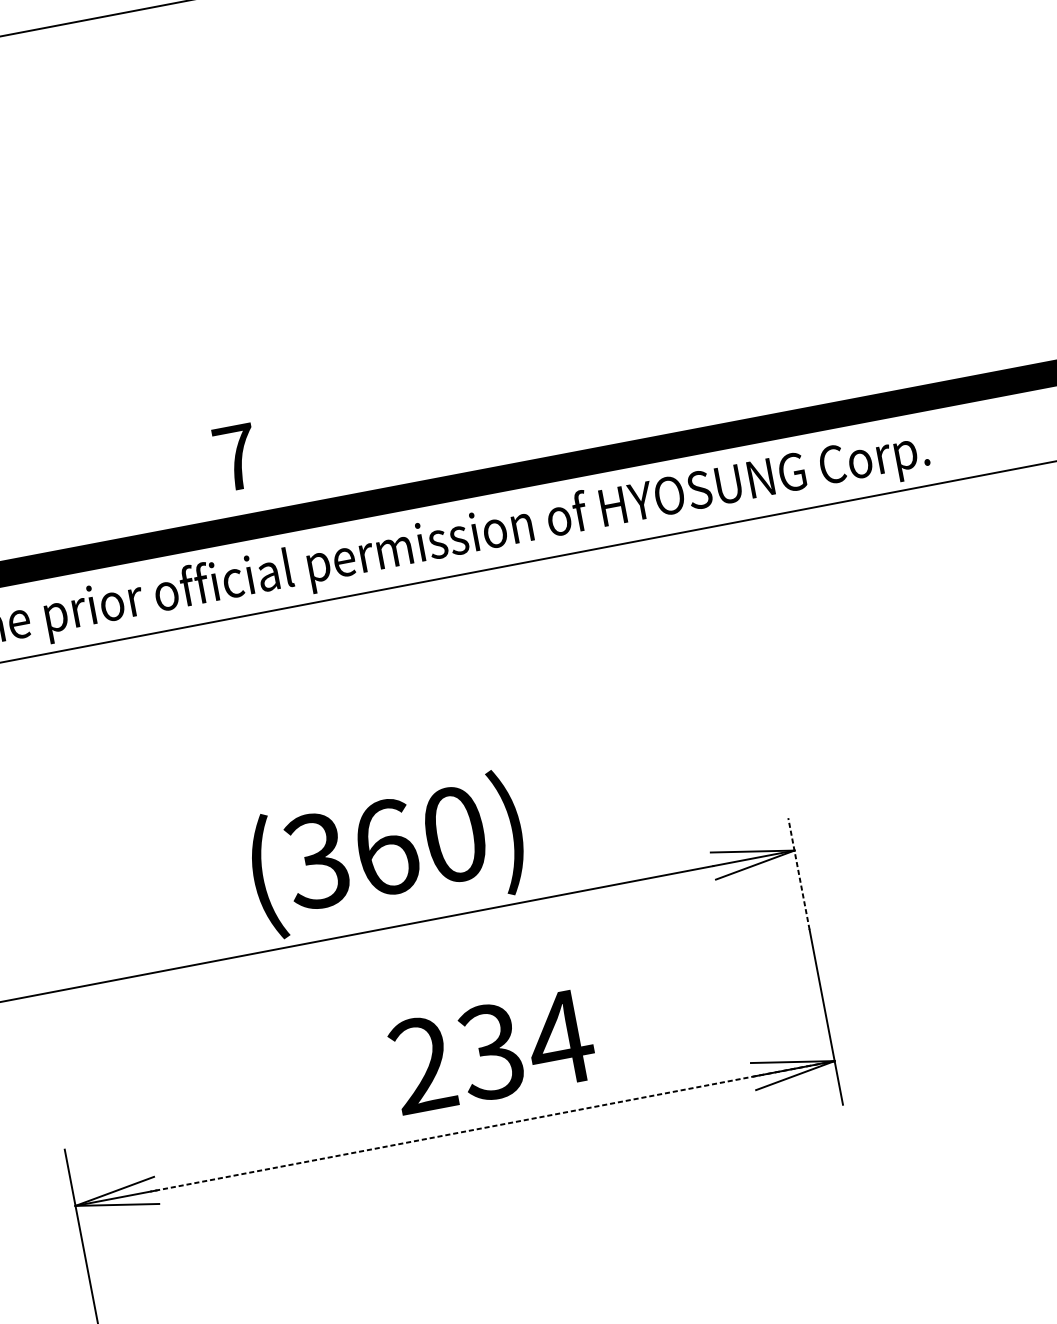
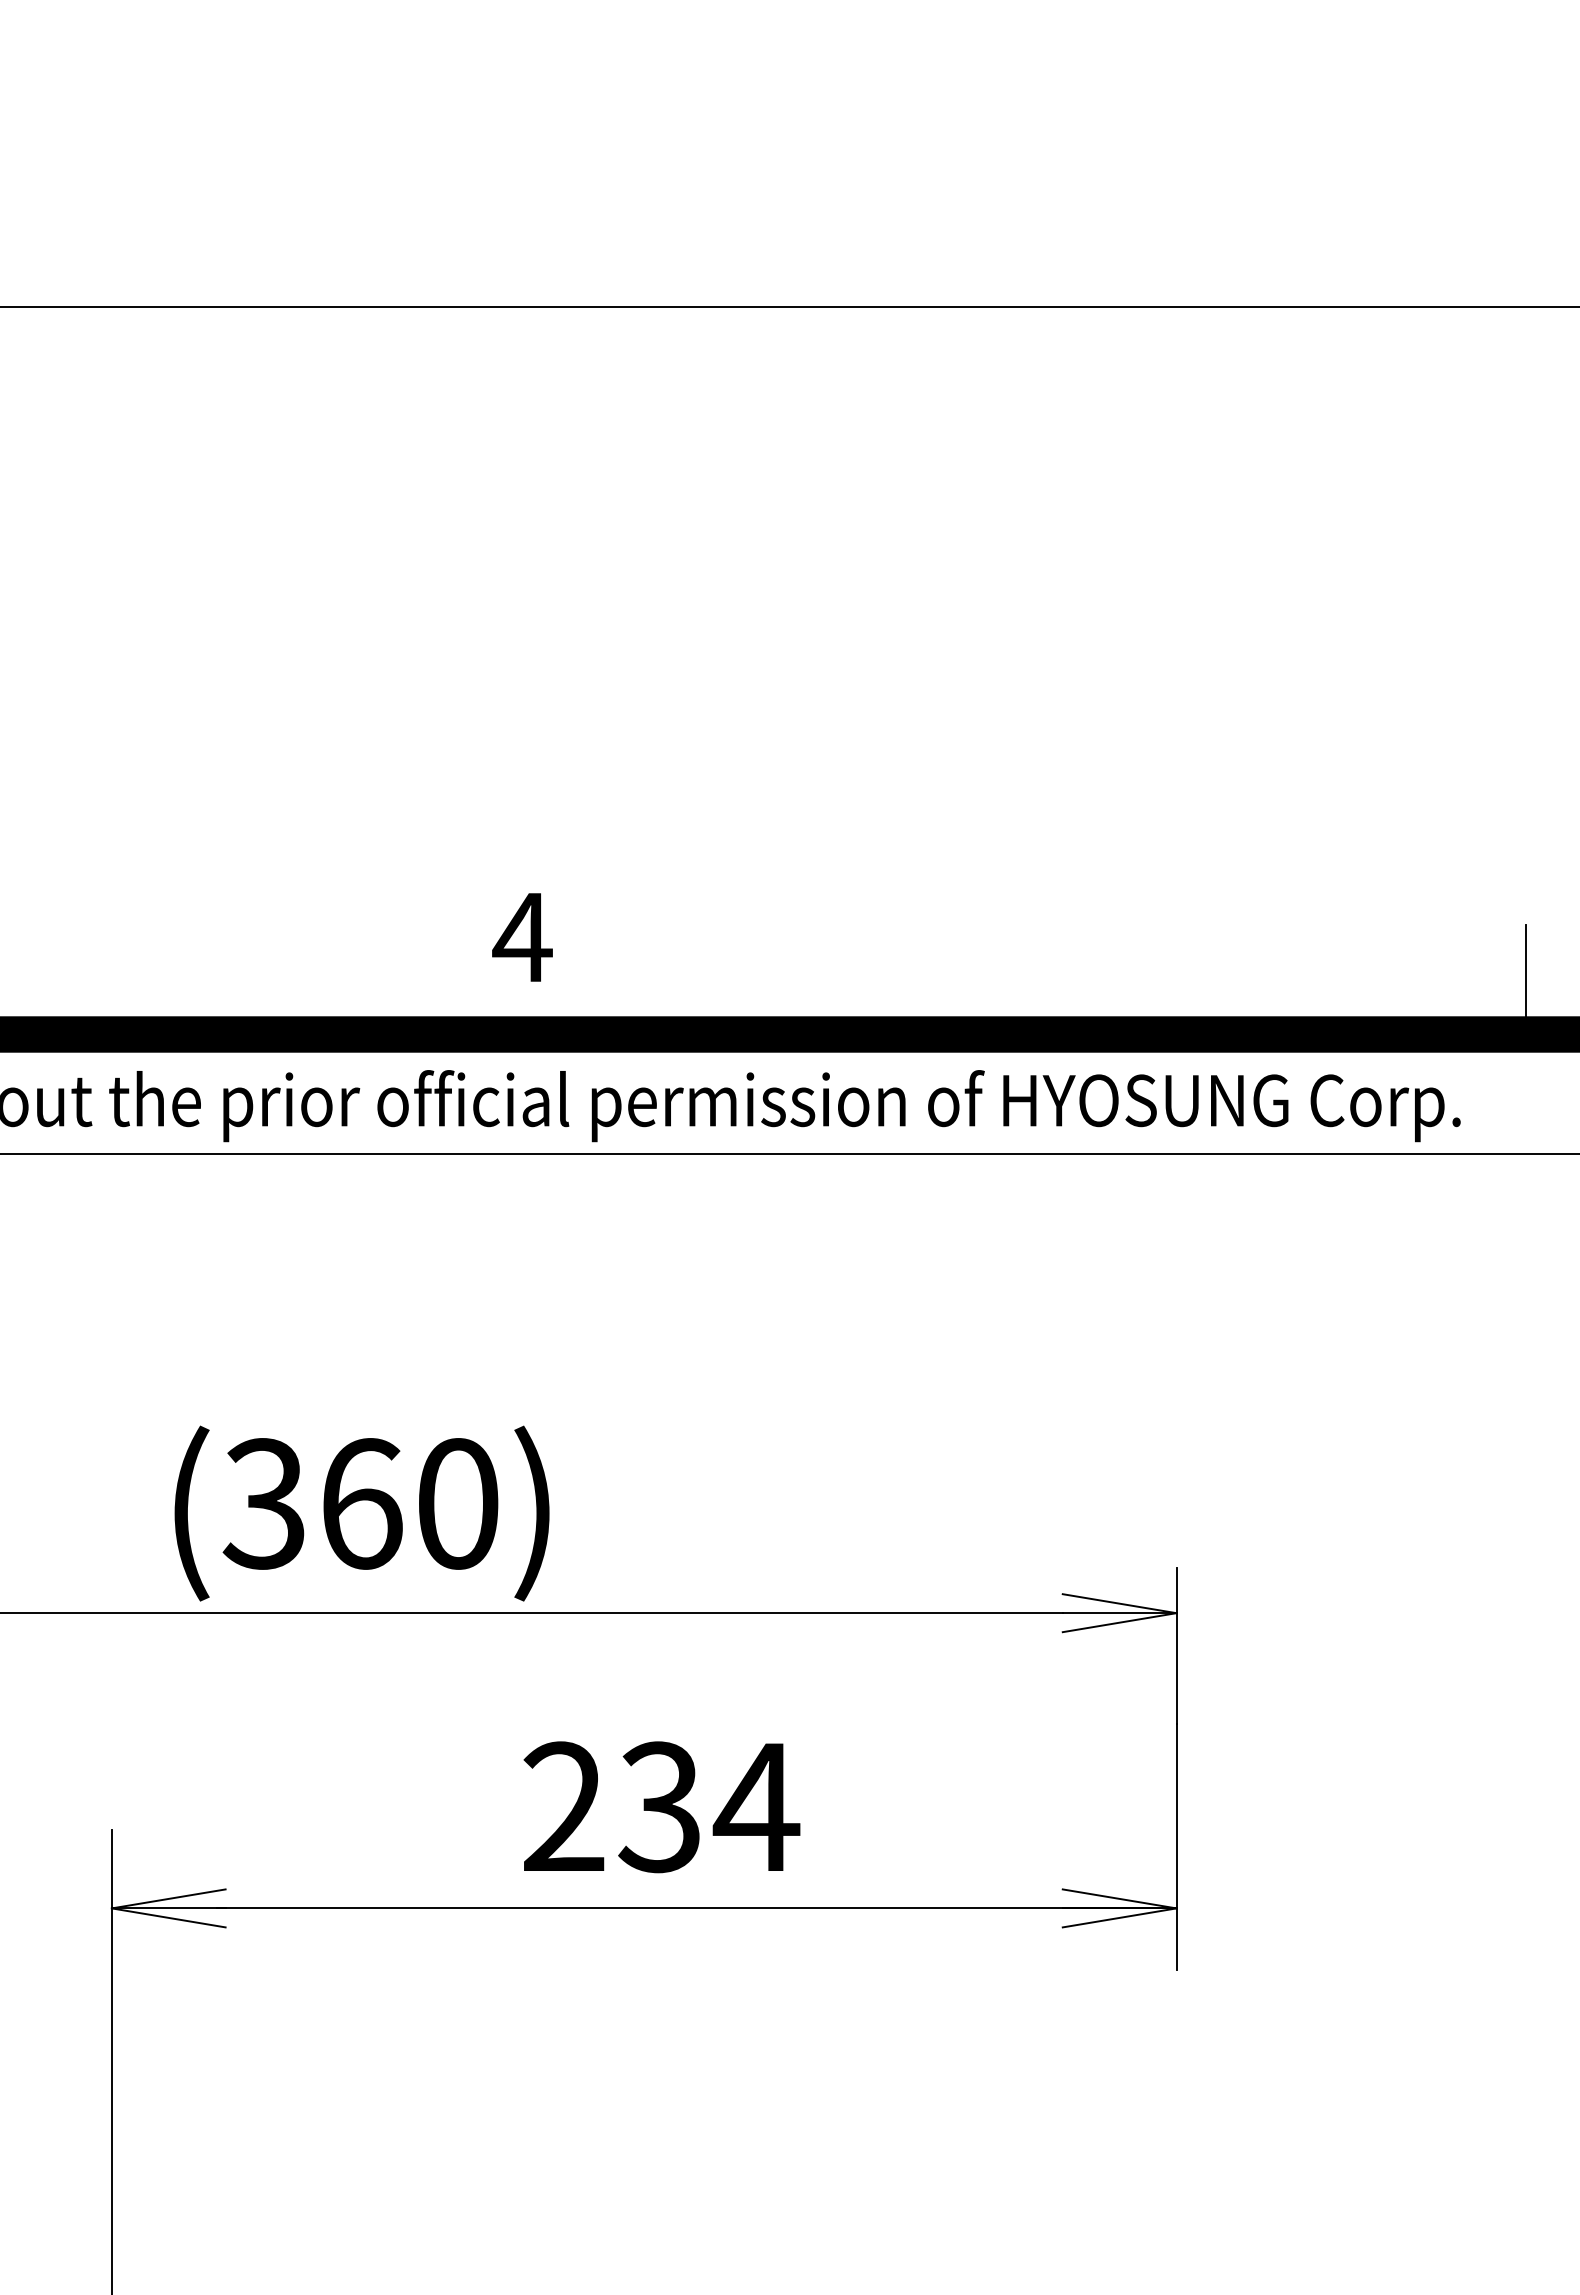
line: (957, 351) -> (1525, 979), added
text: (236, 457) -> (522, 937), 7 -> 4
text: (387, 854) -> (361, 1513), moved
line: (798, 873) -> (1176, 1645), dashed -> solid
text: (492, 1051) -> (661, 1807), moved
line: (492, 1126) -> (696, 1908), dashed -> solid

